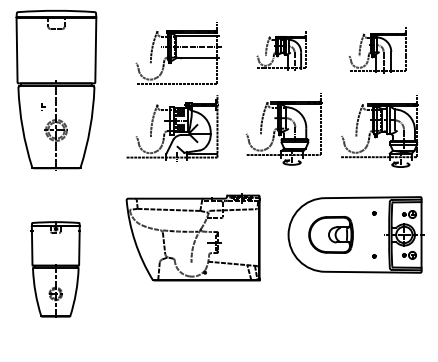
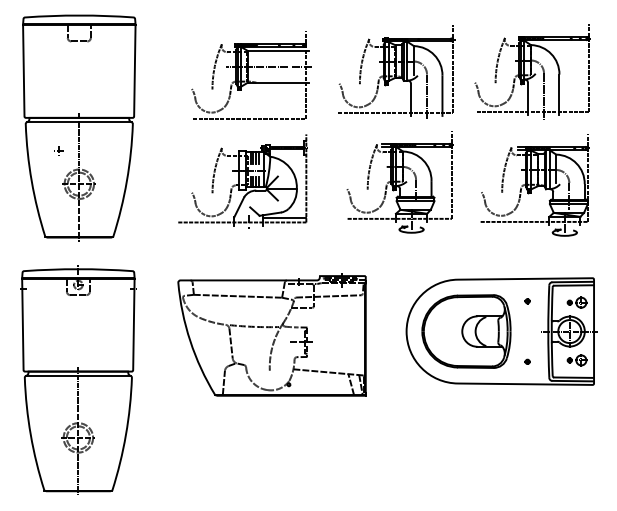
part: (281, 50) -> (396, 71), size x1.67
part: (377, 50) -> (532, 71), size x1.43
part: (331, 234) -> (466, 331), size x1.43
part: (55, 268) -> (78, 379), size x1.67

